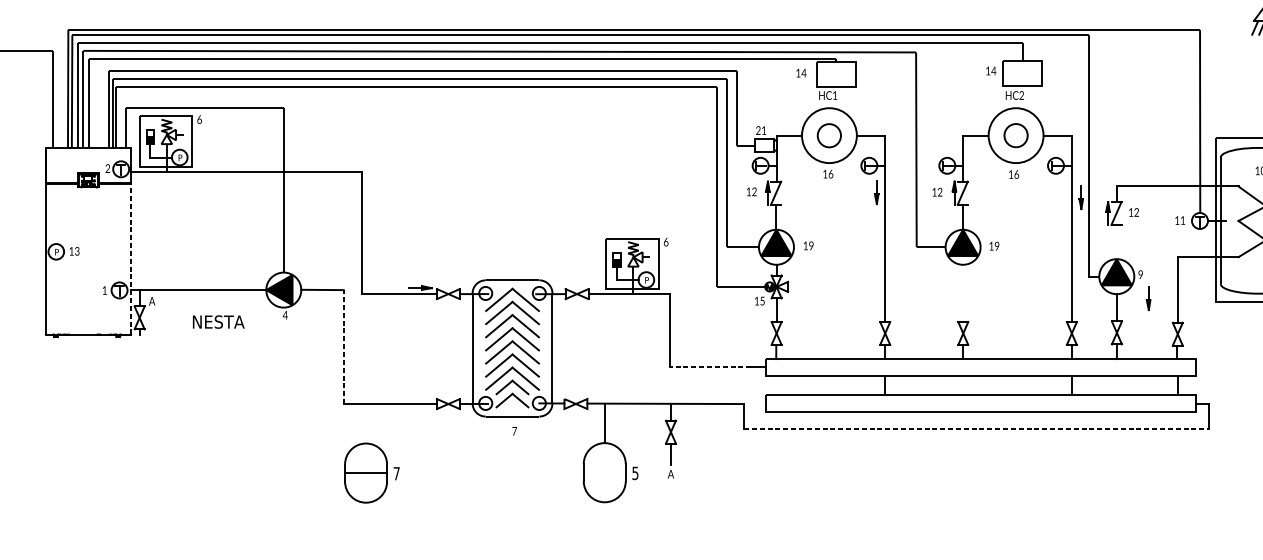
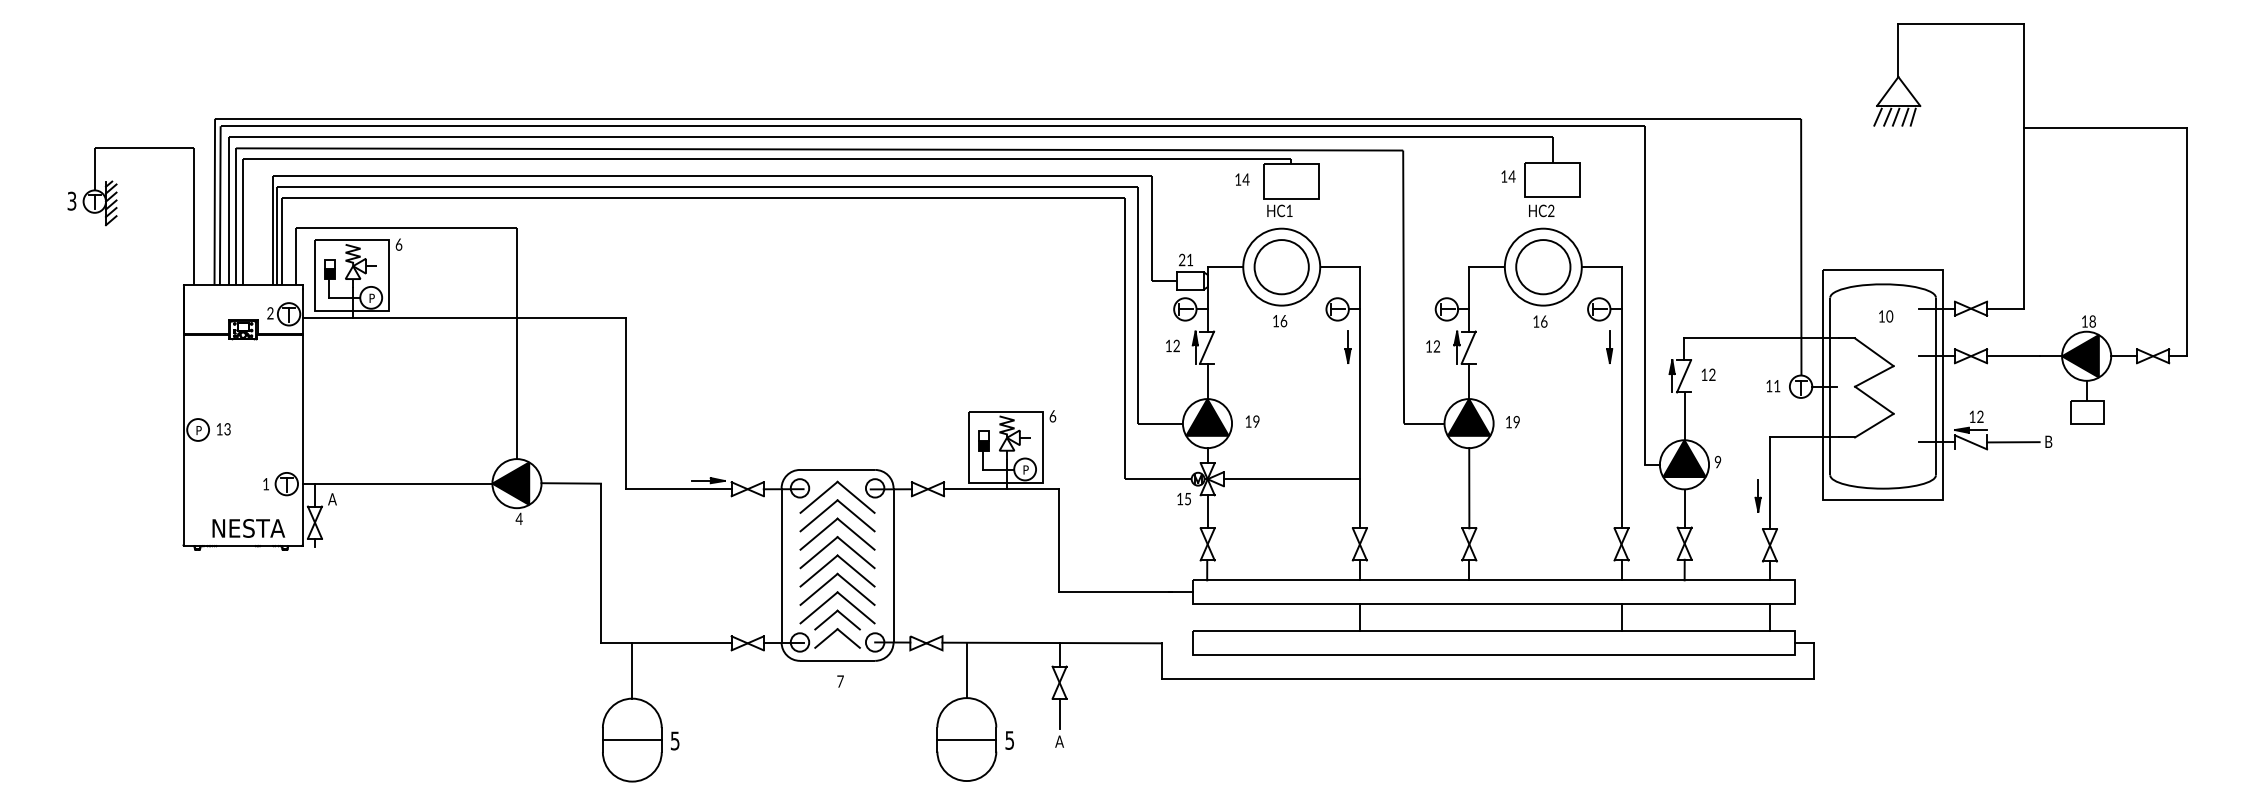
circle: (829, 135) -> (1281, 267), size x1.67
circle: (1016, 135) -> (1543, 267), size x1.67
part: (1081, 197) -> (1609, 346), moved
line: (1116, 242) -> (1684, 416), added
line: (130, 258) -> (302, 439), dashed -> solid
line: (836, 287) -> (1291, 479), added
line: (963, 293) -> (1469, 488), added
part: (1148, 298) -> (1757, 495), moved
text: (218, 322) -> (248, 528), moved
line: (343, 347) -> (600, 563), dashed -> solid
line: (710, 367) -> (1115, 592), dashed -> solid
line: (366, 423) -> (632, 670), added
line: (976, 429) -> (1487, 678), dashed -> solid
line: (604, 472) -> (966, 739), added
text: (396, 473) -> (674, 740), 7 -> 5

